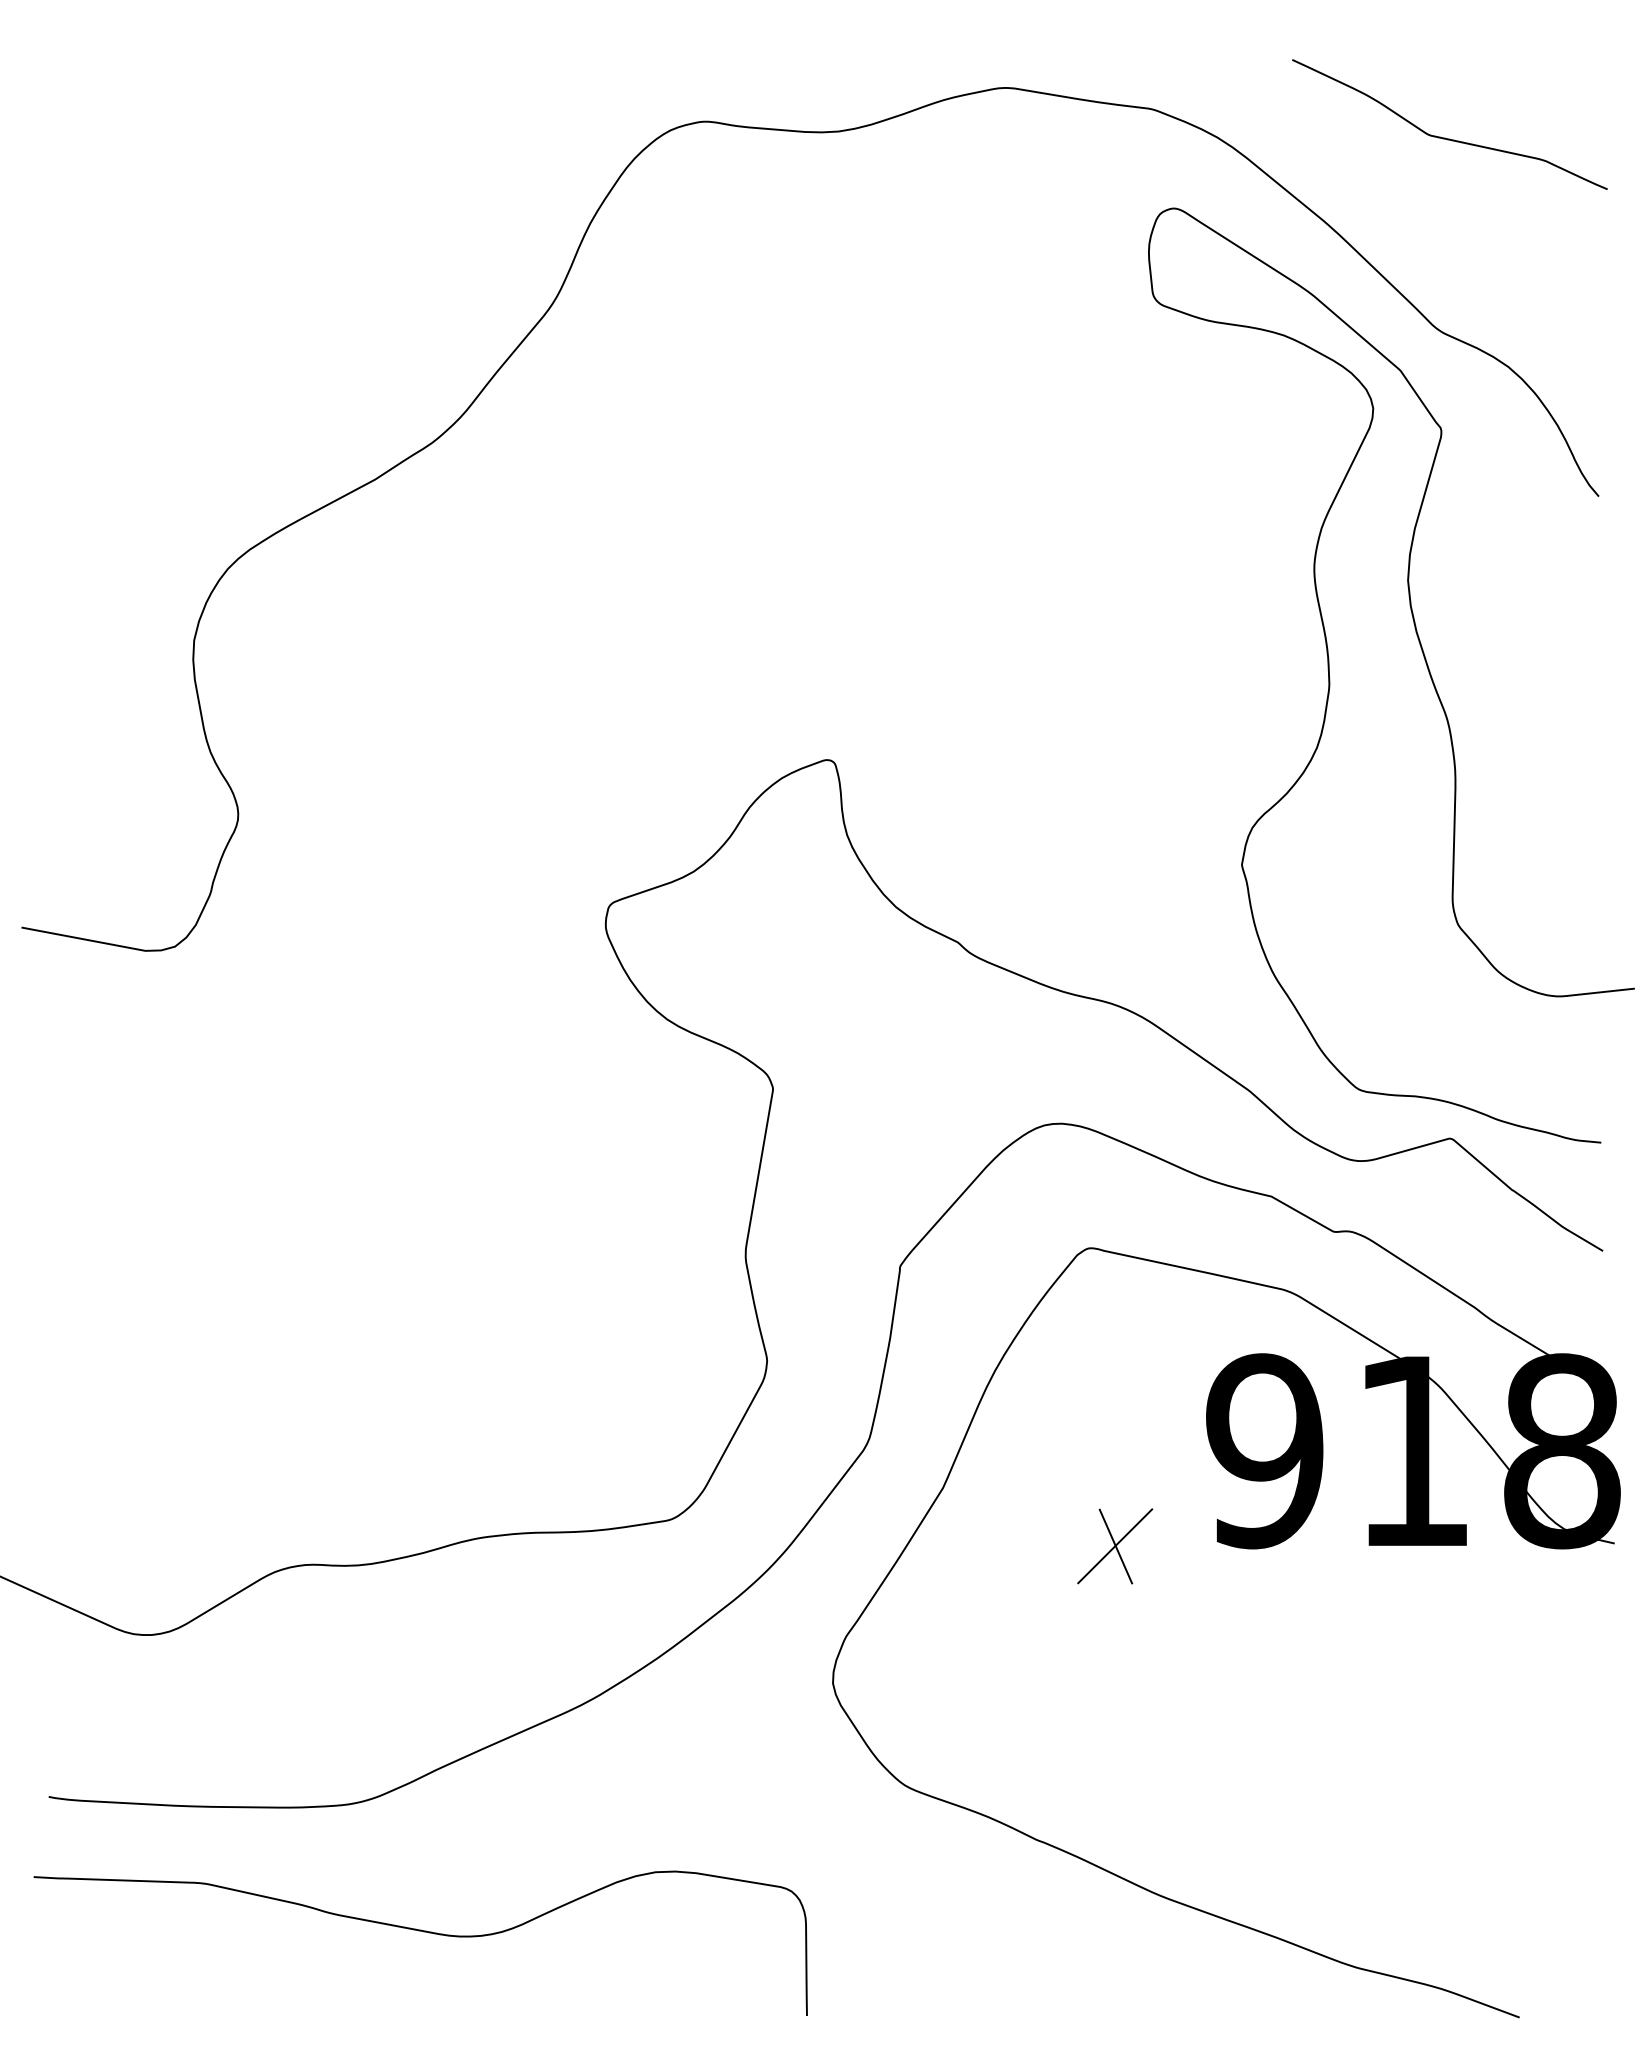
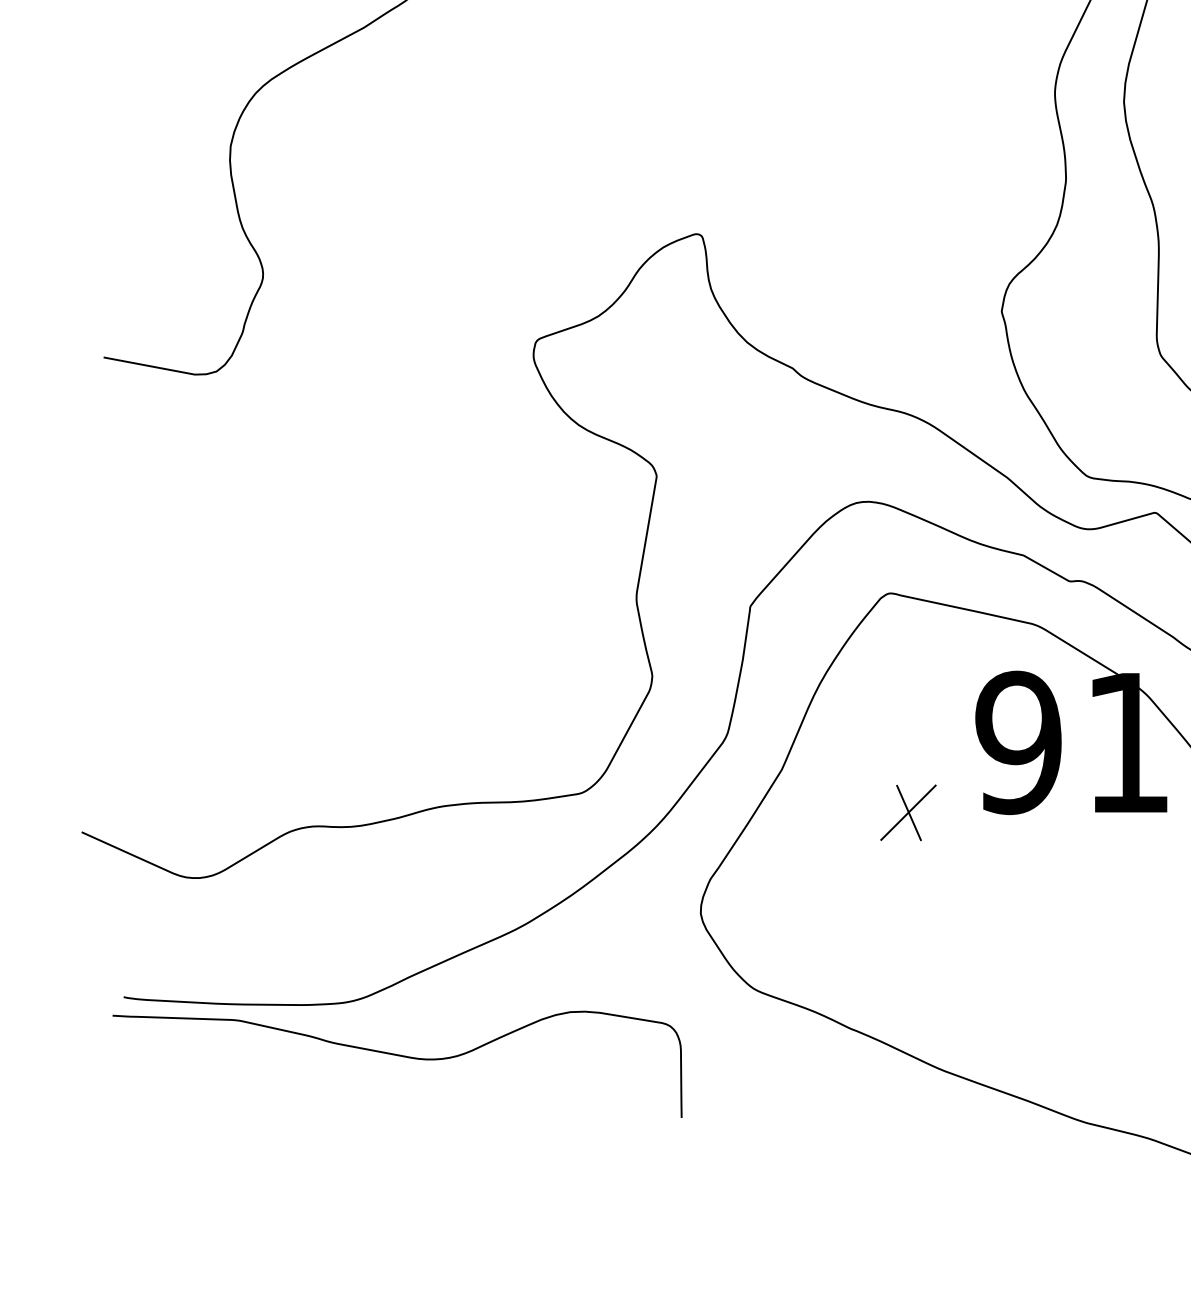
curve: (423, 1932) -> (399, 1056), moved

